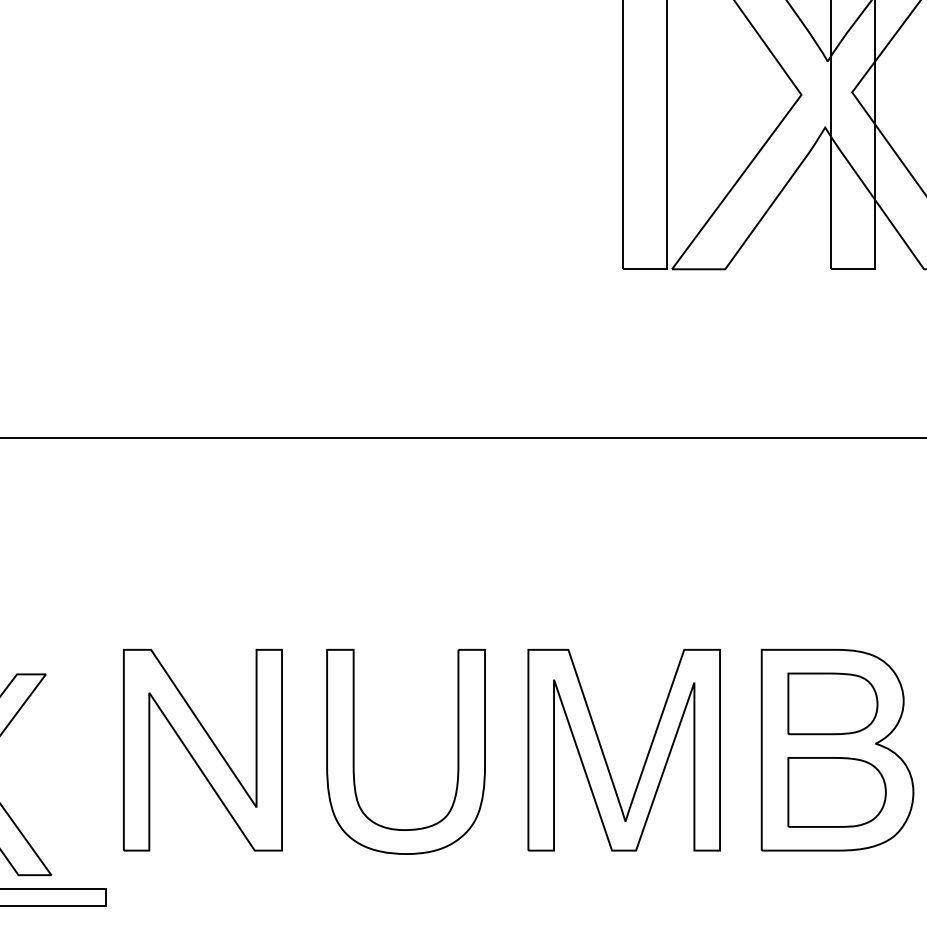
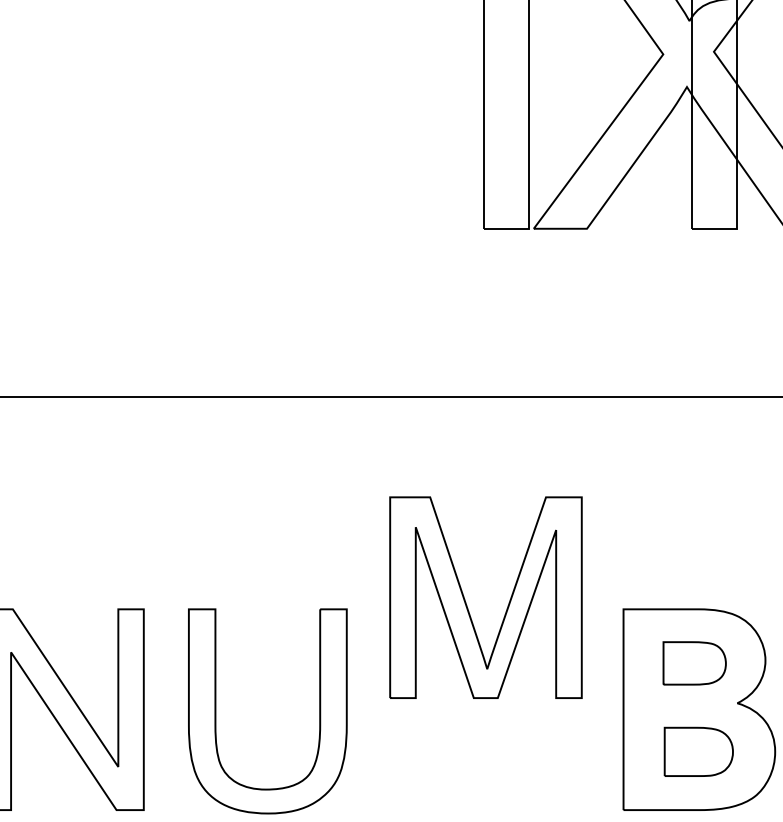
part: (832, 703) -> (694, 662), size x0.7
part: (605, 757) -> (467, 604), moved
part: (836, 792) -> (698, 751), size x0.7

